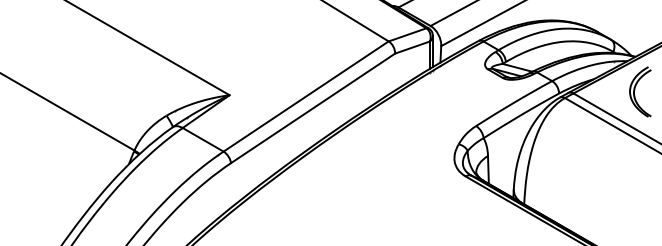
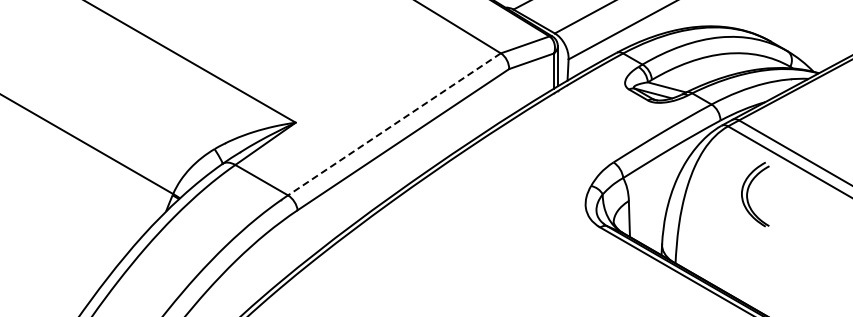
part: (635, 91) -> (748, 193), moved
line: (306, 96) -> (394, 124), solid -> dashed

